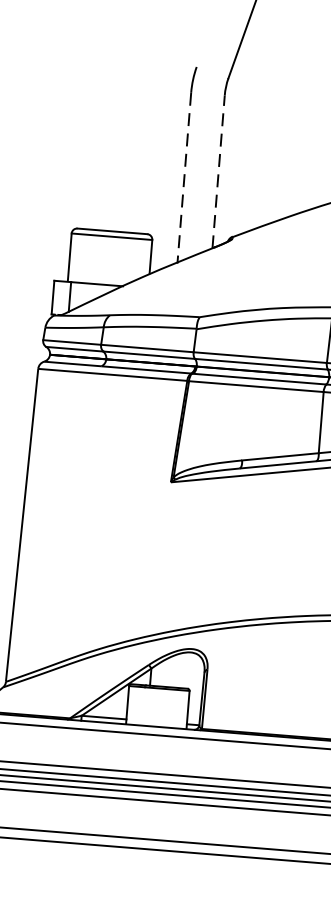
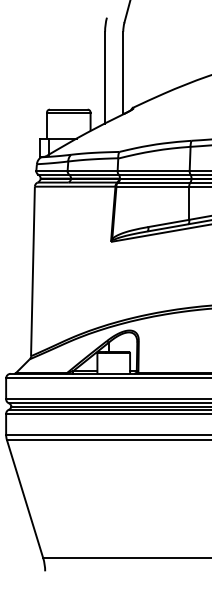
line: (219, 170) -> (123, 72), dashed -> solid
line: (184, 179) -> (105, 78), dashed -> solid

